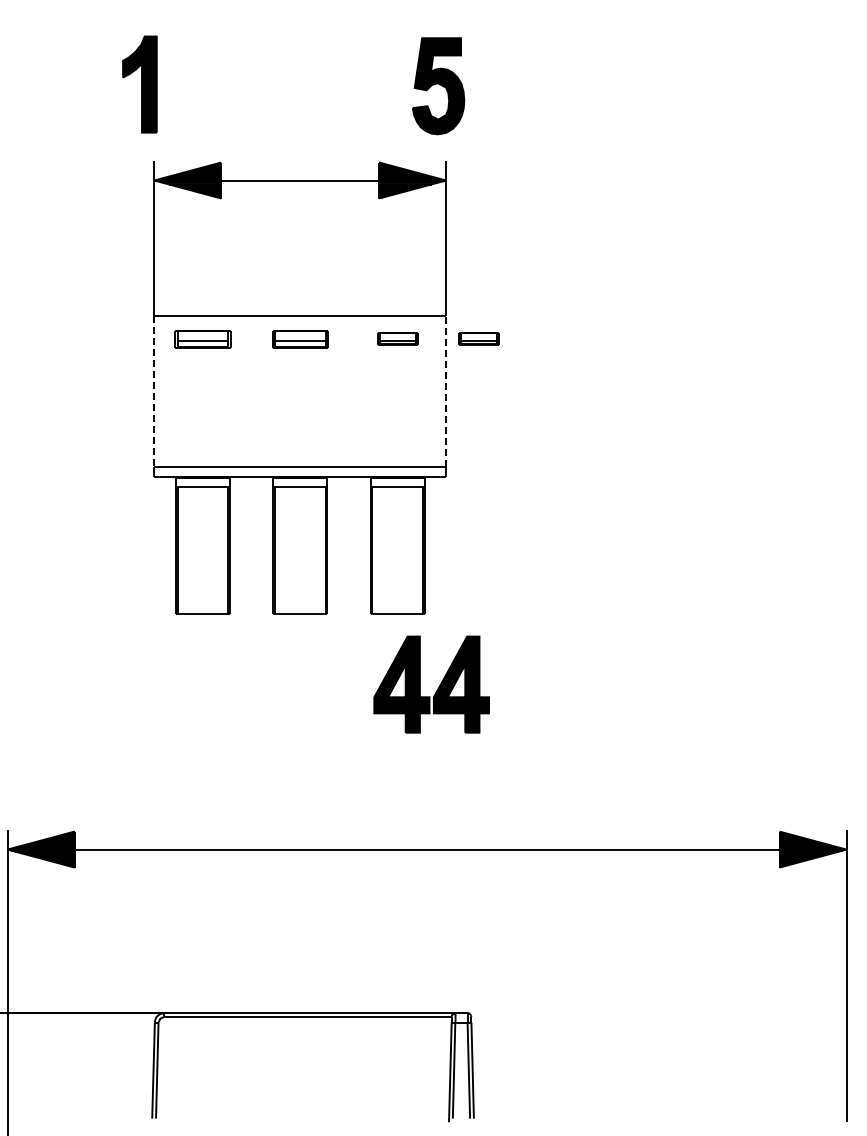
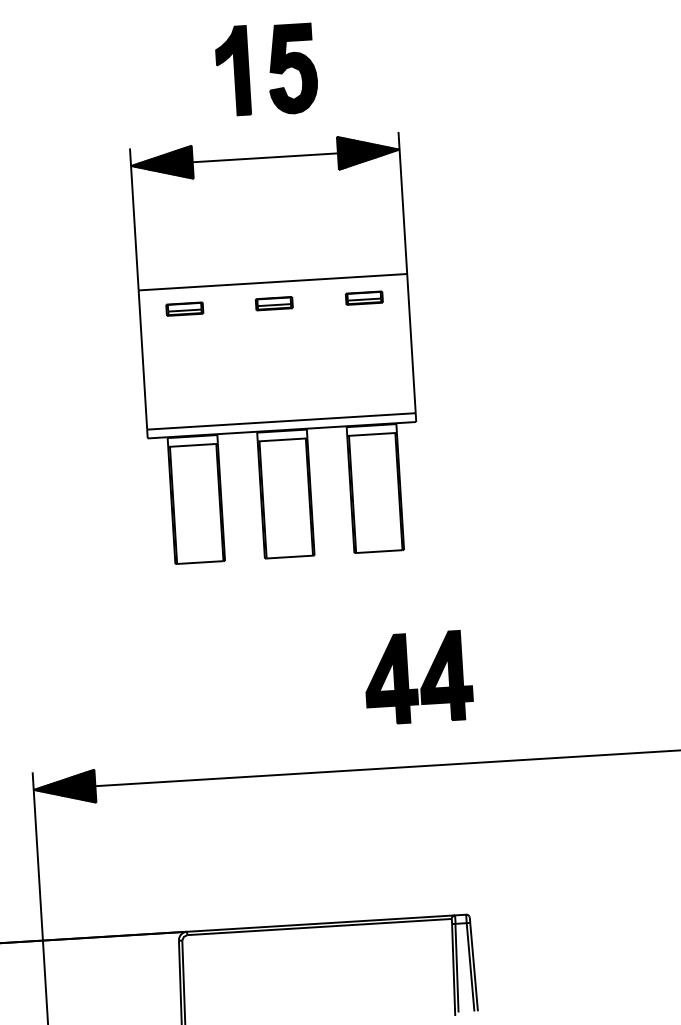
part: (139, 84) -> (232, 71), moved
part: (438, 86) -> (292, 69), moved
part: (202, 338) -> (184, 308), size x0.71
part: (300, 338) -> (274, 303), size x0.71
part: (478, 338) -> (438, 293), removed
line: (154, 391) -> (143, 360), dashed -> solid
line: (446, 391) -> (411, 343), dashed -> solid
part: (437, 688) -> (424, 681), moved

